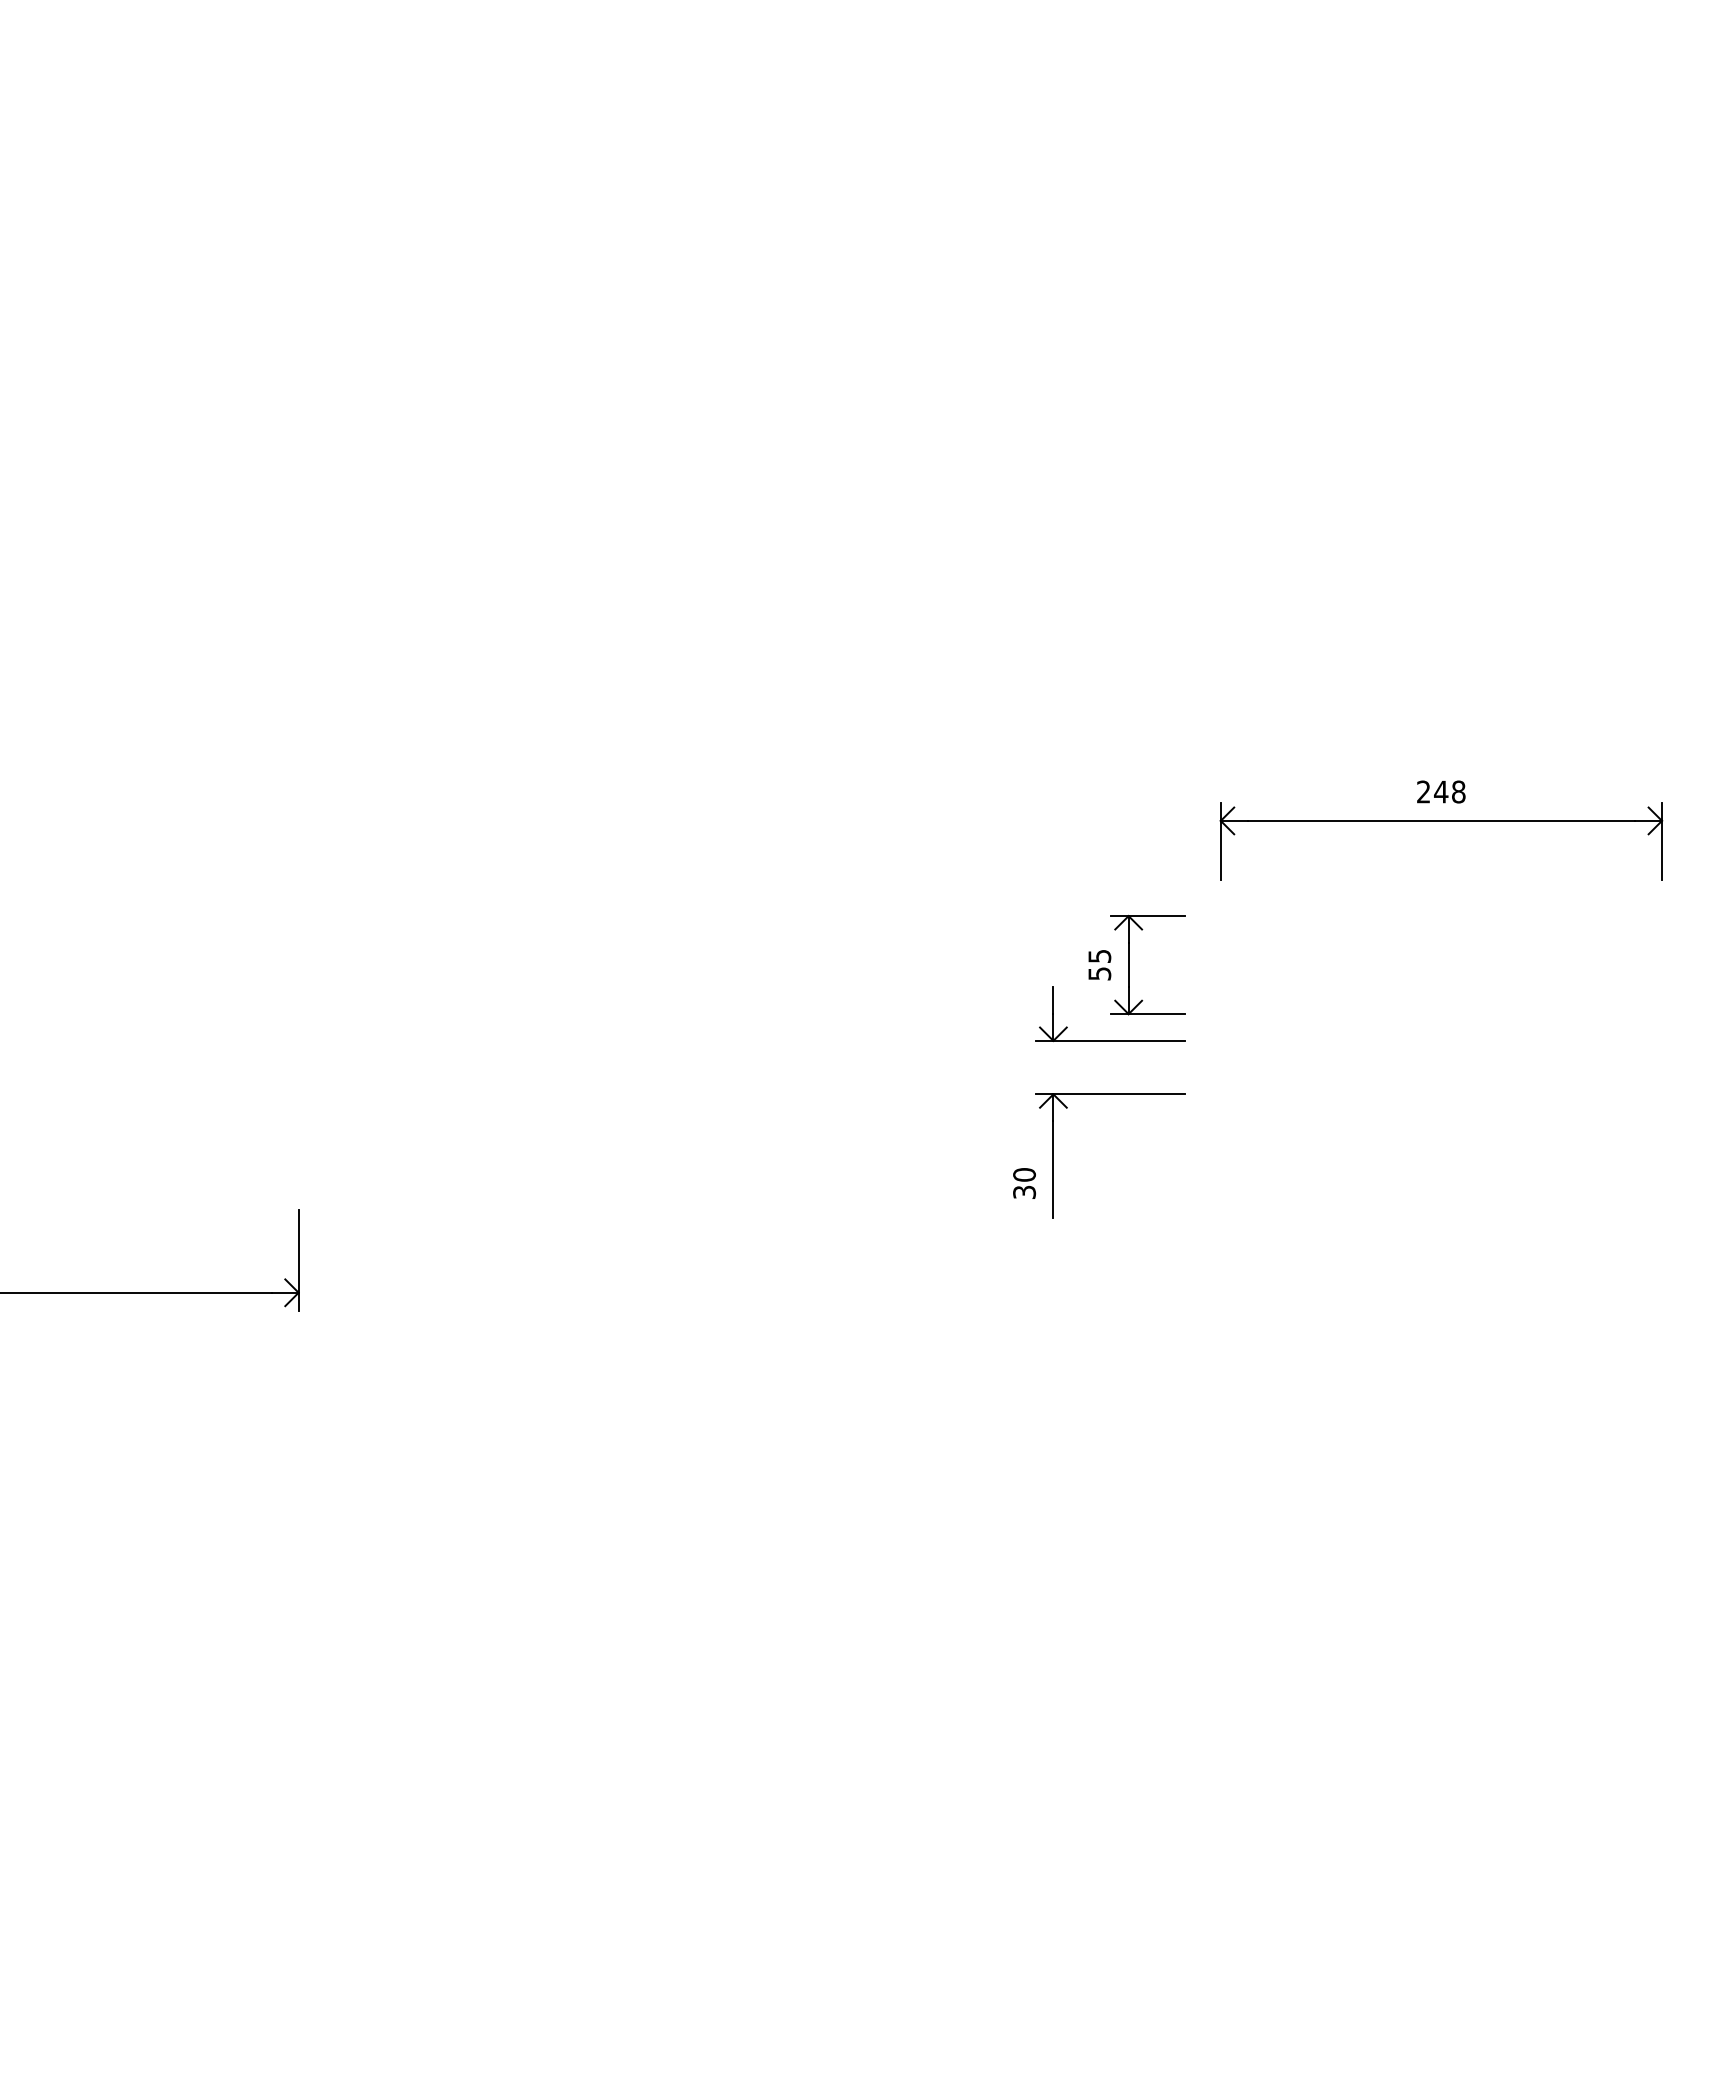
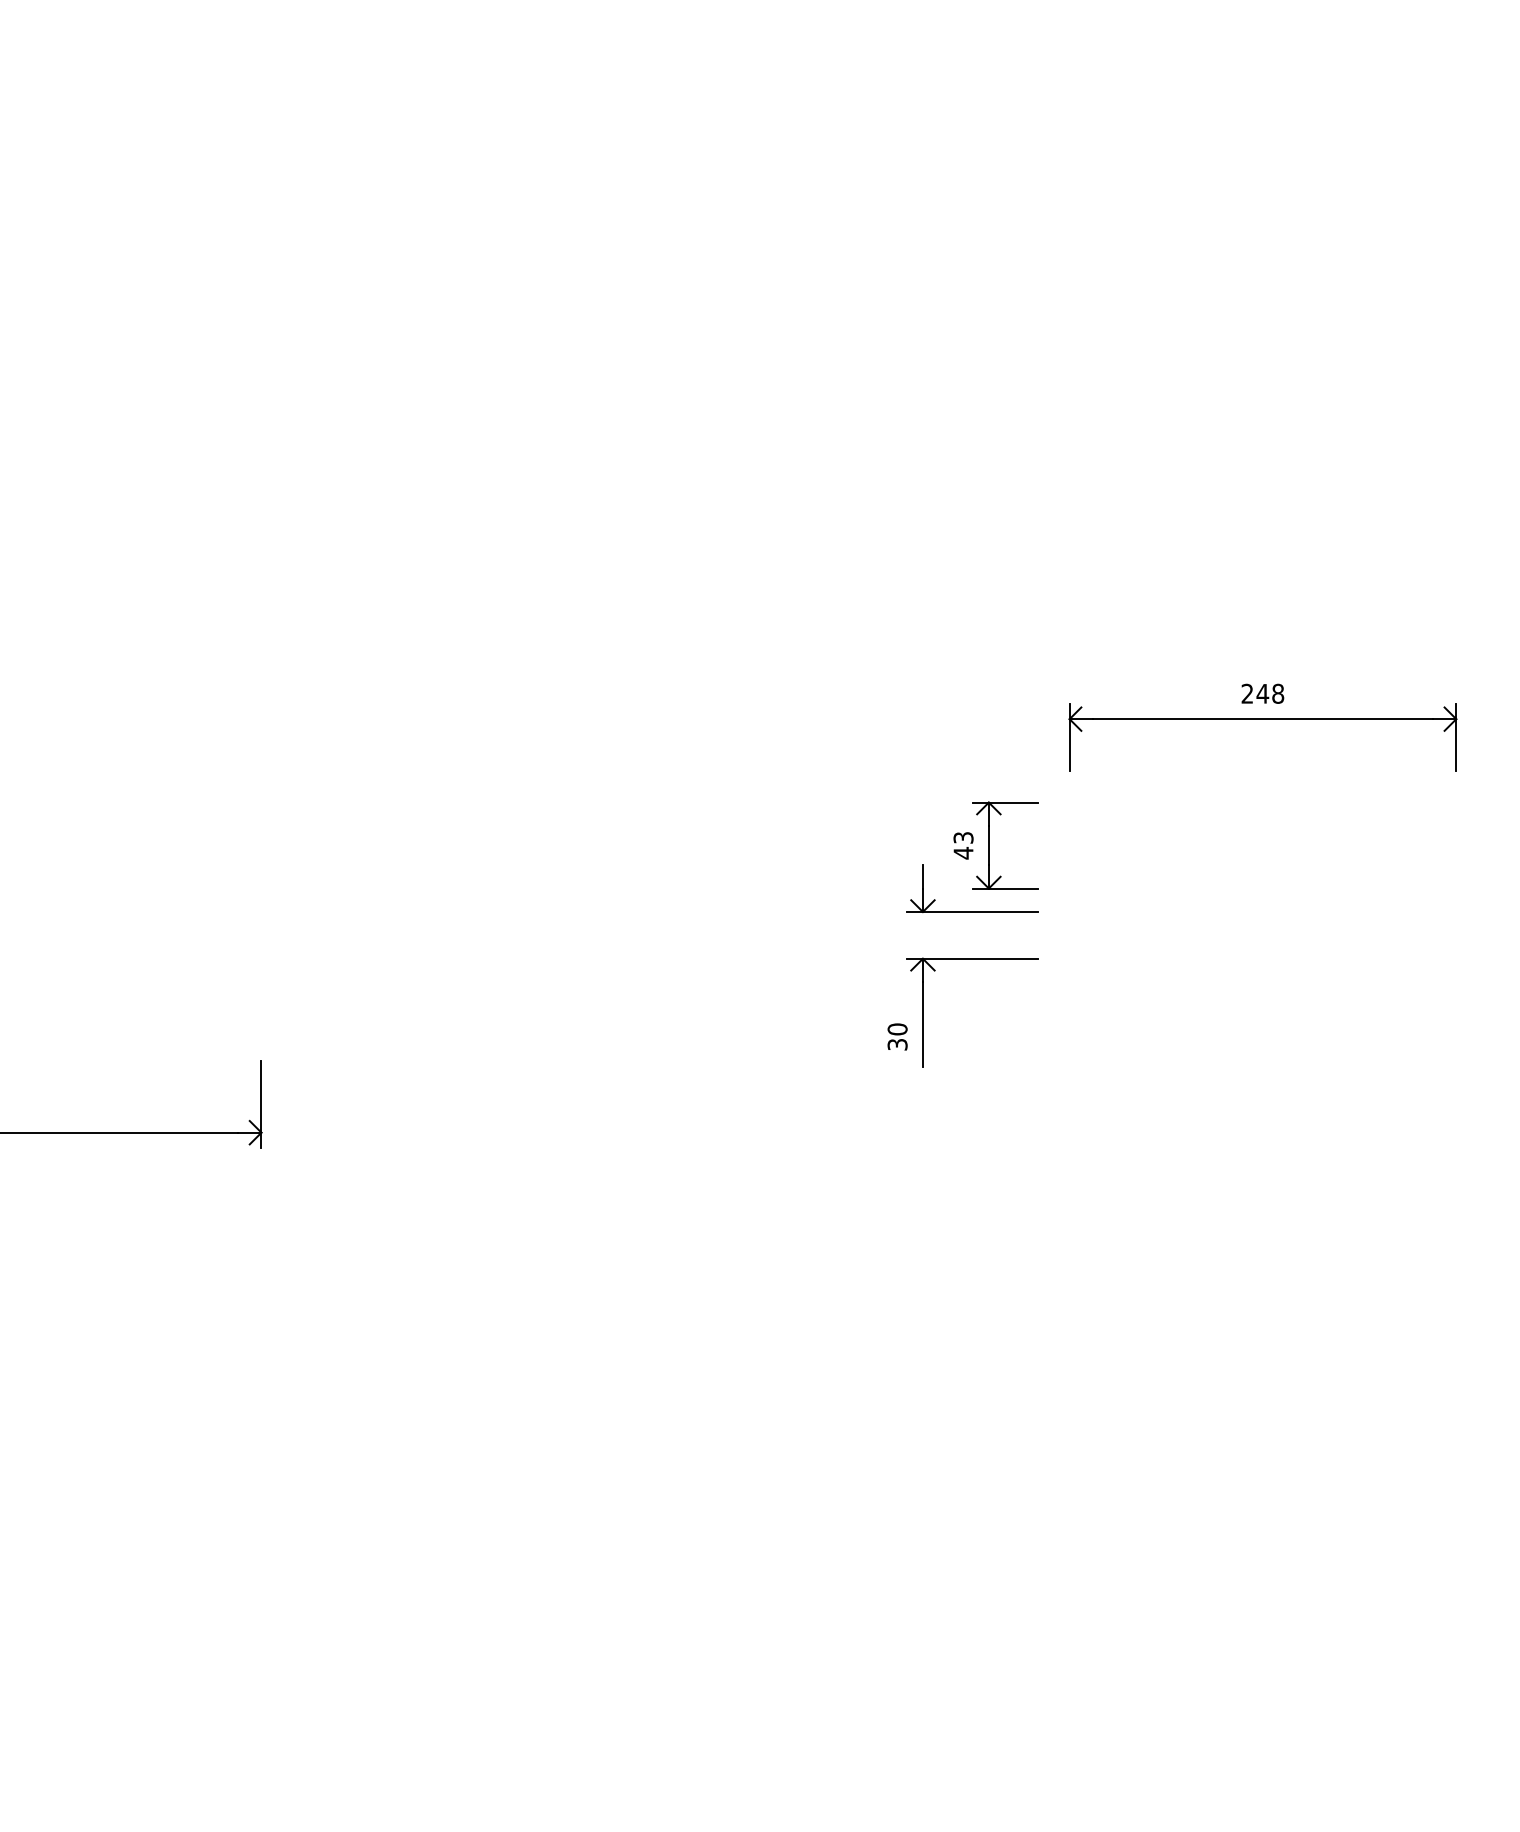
text: (1099, 965) -> (963, 845), 55 -> 43

